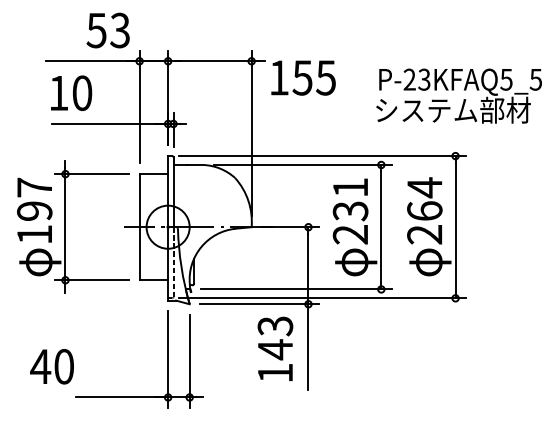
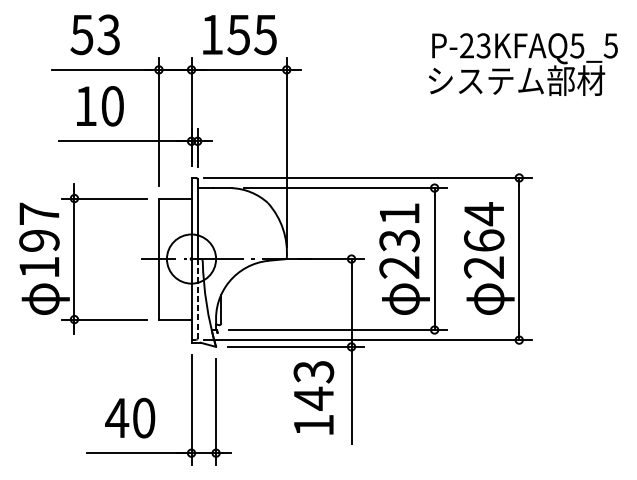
text: (107, 30) -> (94, 34), moved
text: (303, 78) -> (239, 35), moved
text: (71, 93) -> (100, 106), moved
text: (458, 96) -> (522, 64), moved
text: (52, 366) -> (130, 417), moved

